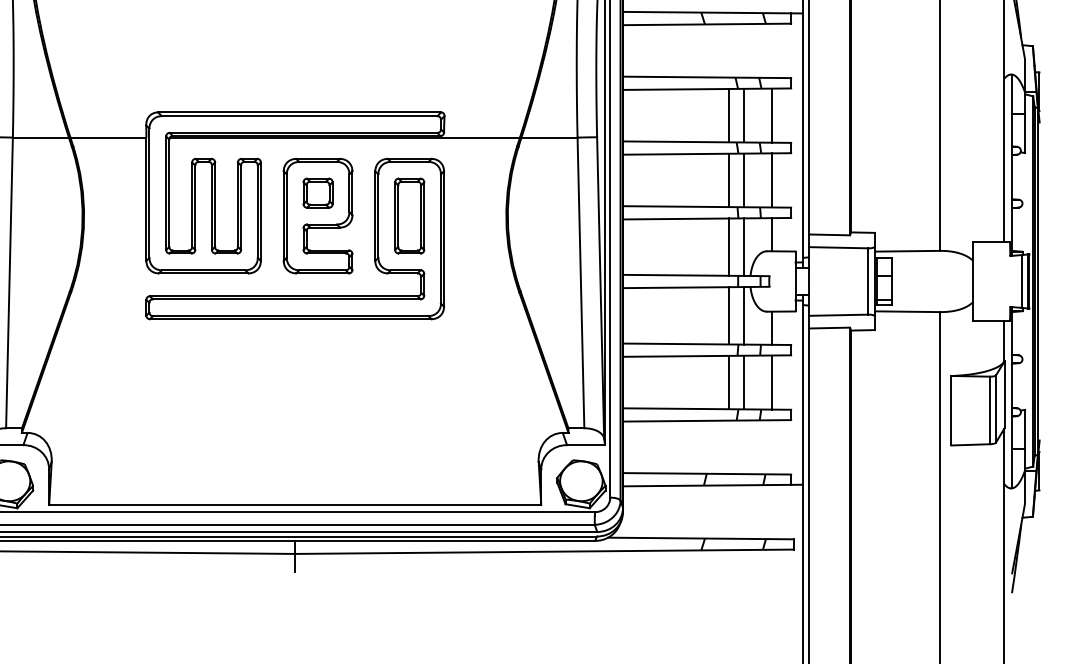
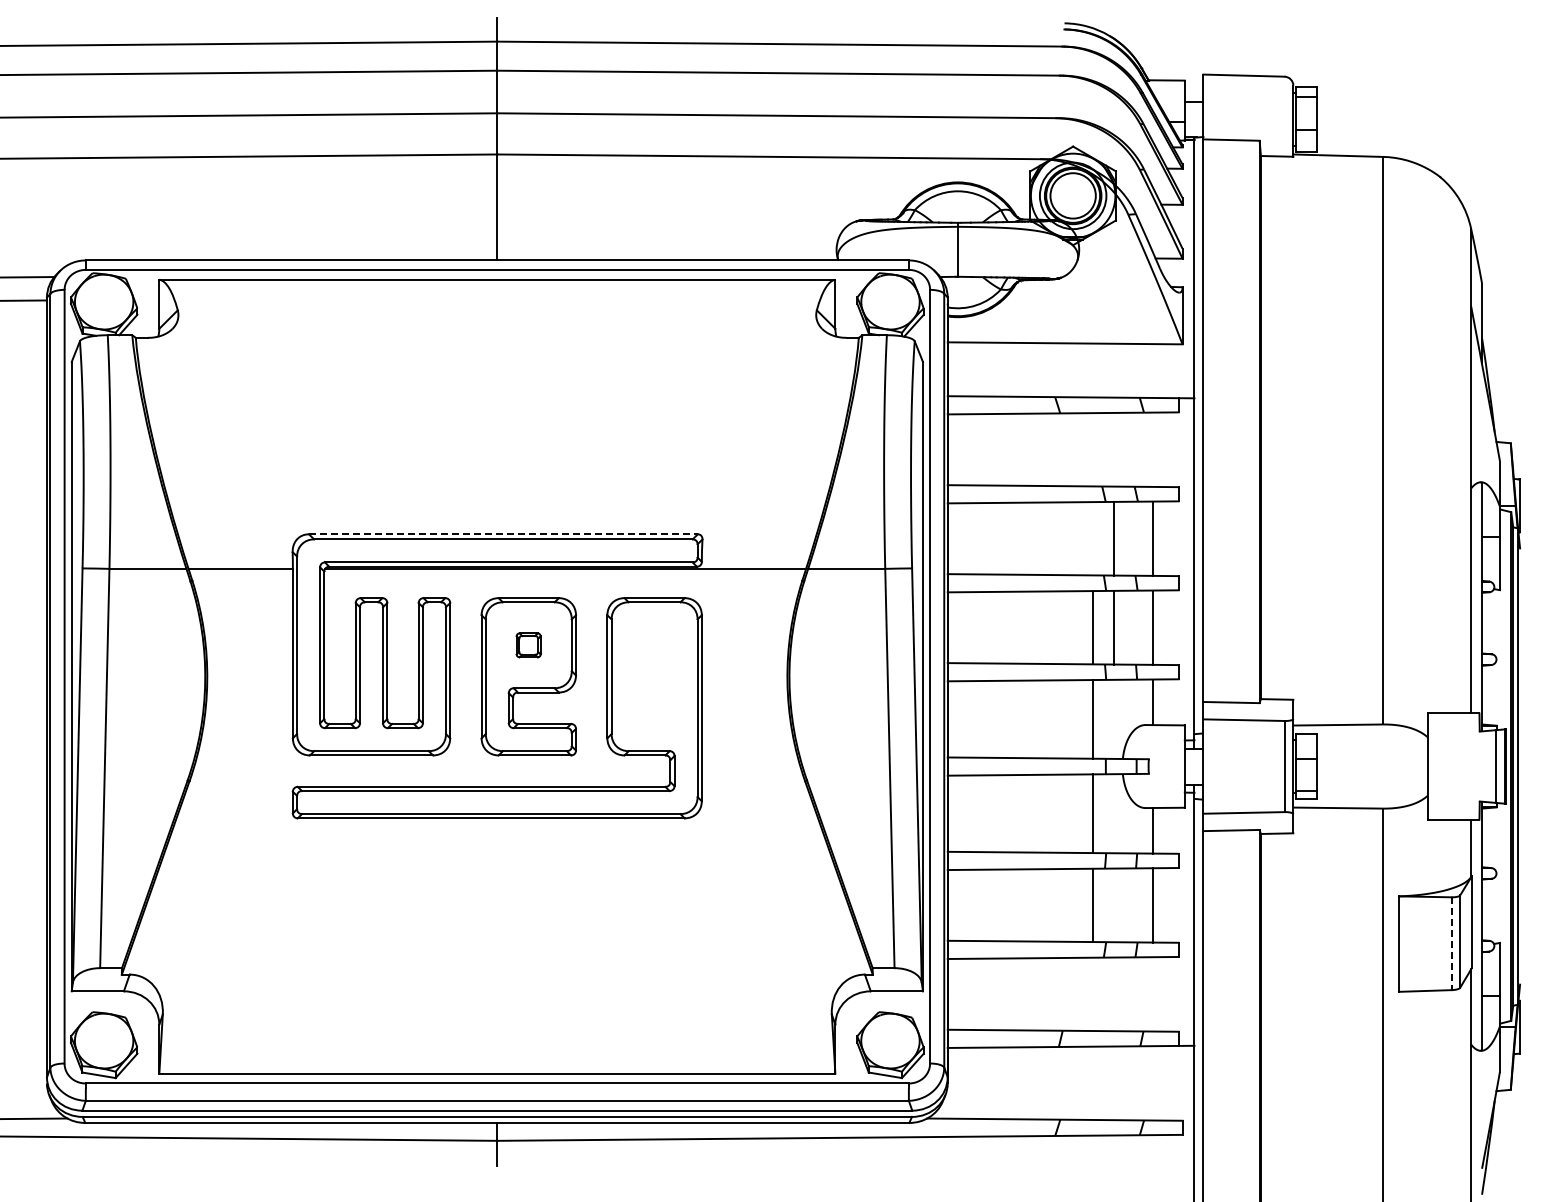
line: (299, 112) -> (503, 534), solid -> dashed
line: (729, 115) -> (1093, 538), removed
part: (317, 193) -> (528, 645), size x0.6
part: (409, 215) -> (654, 676), removed
line: (743, 246) -> (1113, 718), removed
line: (743, 315) -> (1113, 813), removed
line: (743, 382) -> (1113, 905), removed
line: (989, 411) -> (1451, 944), solid -> dashed

